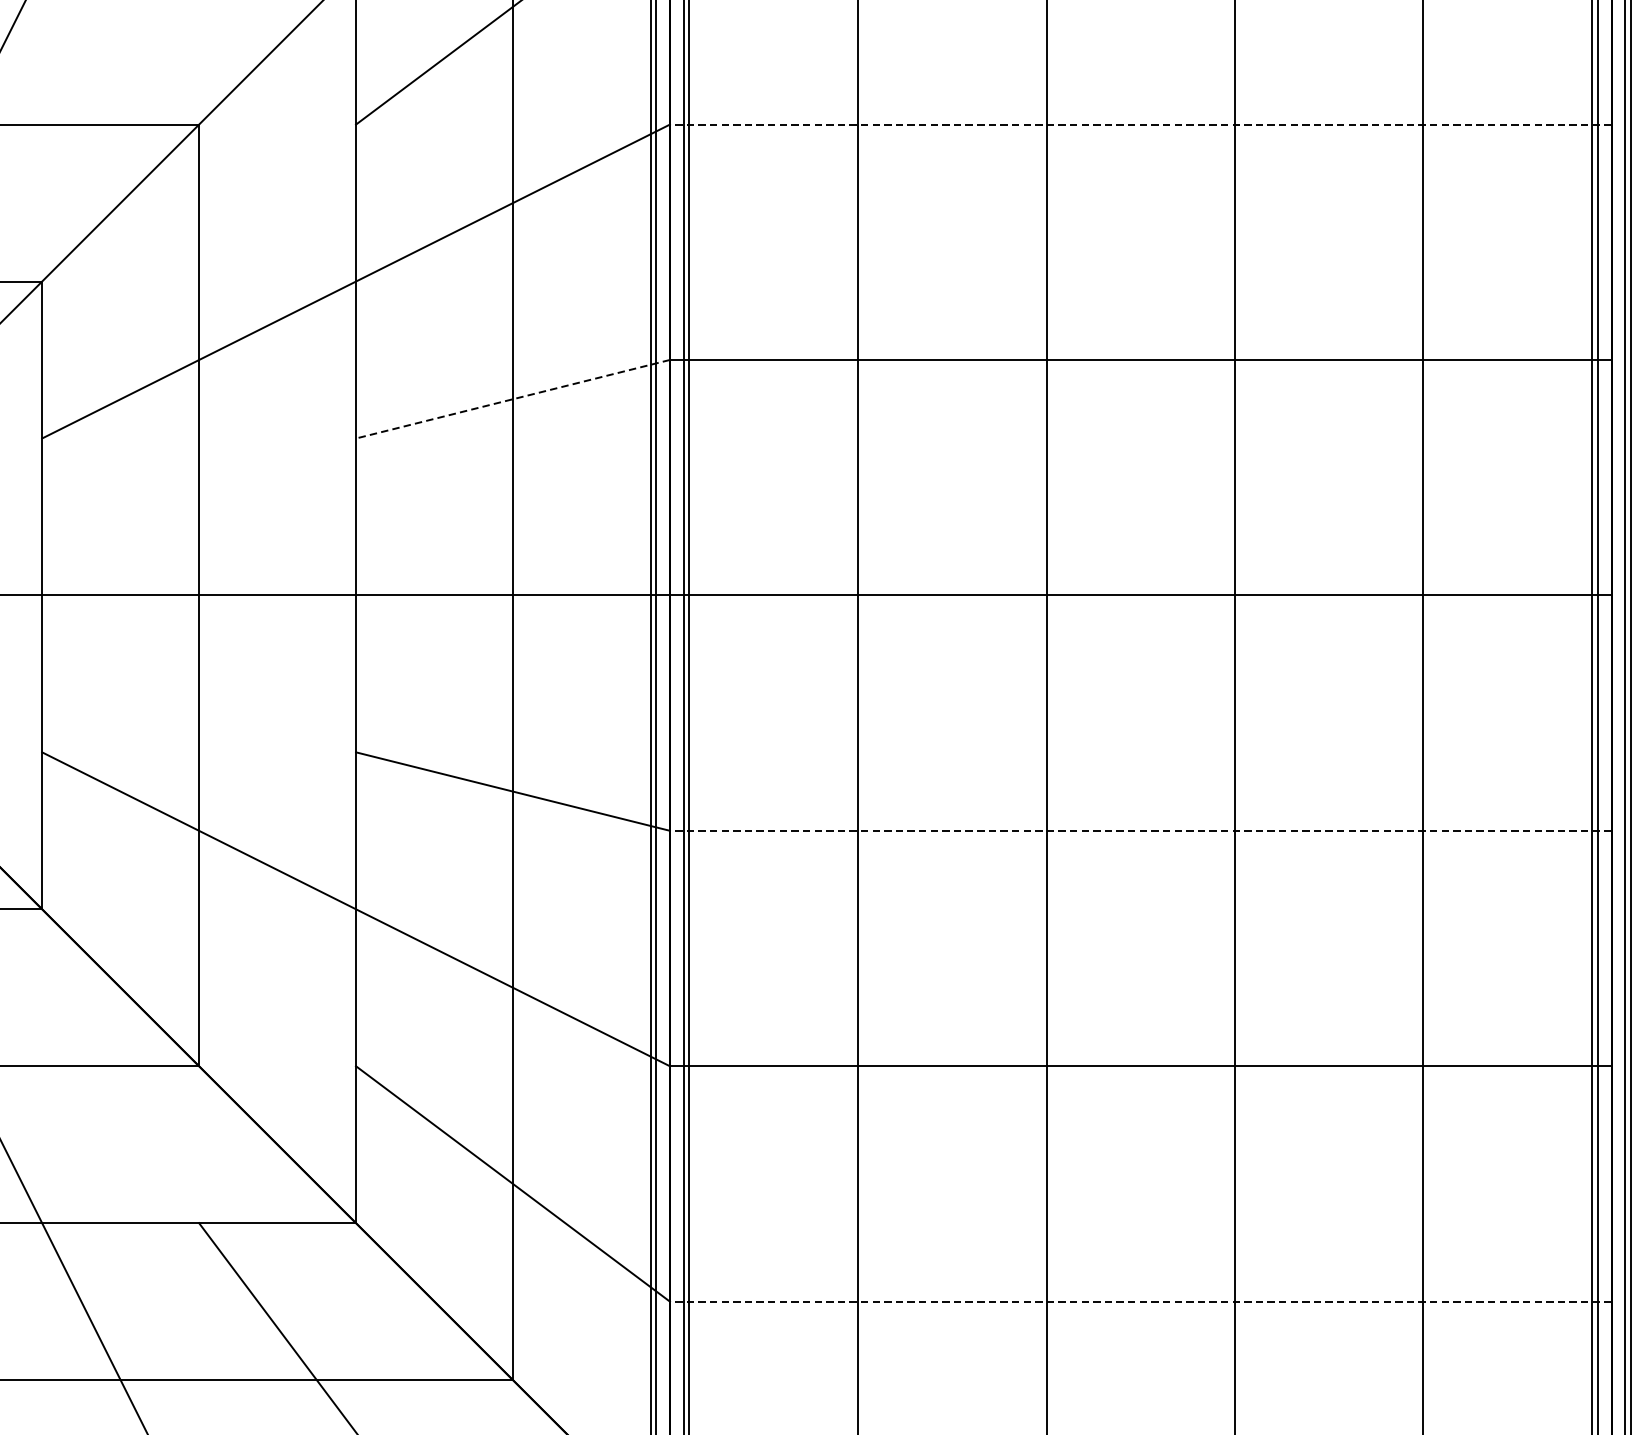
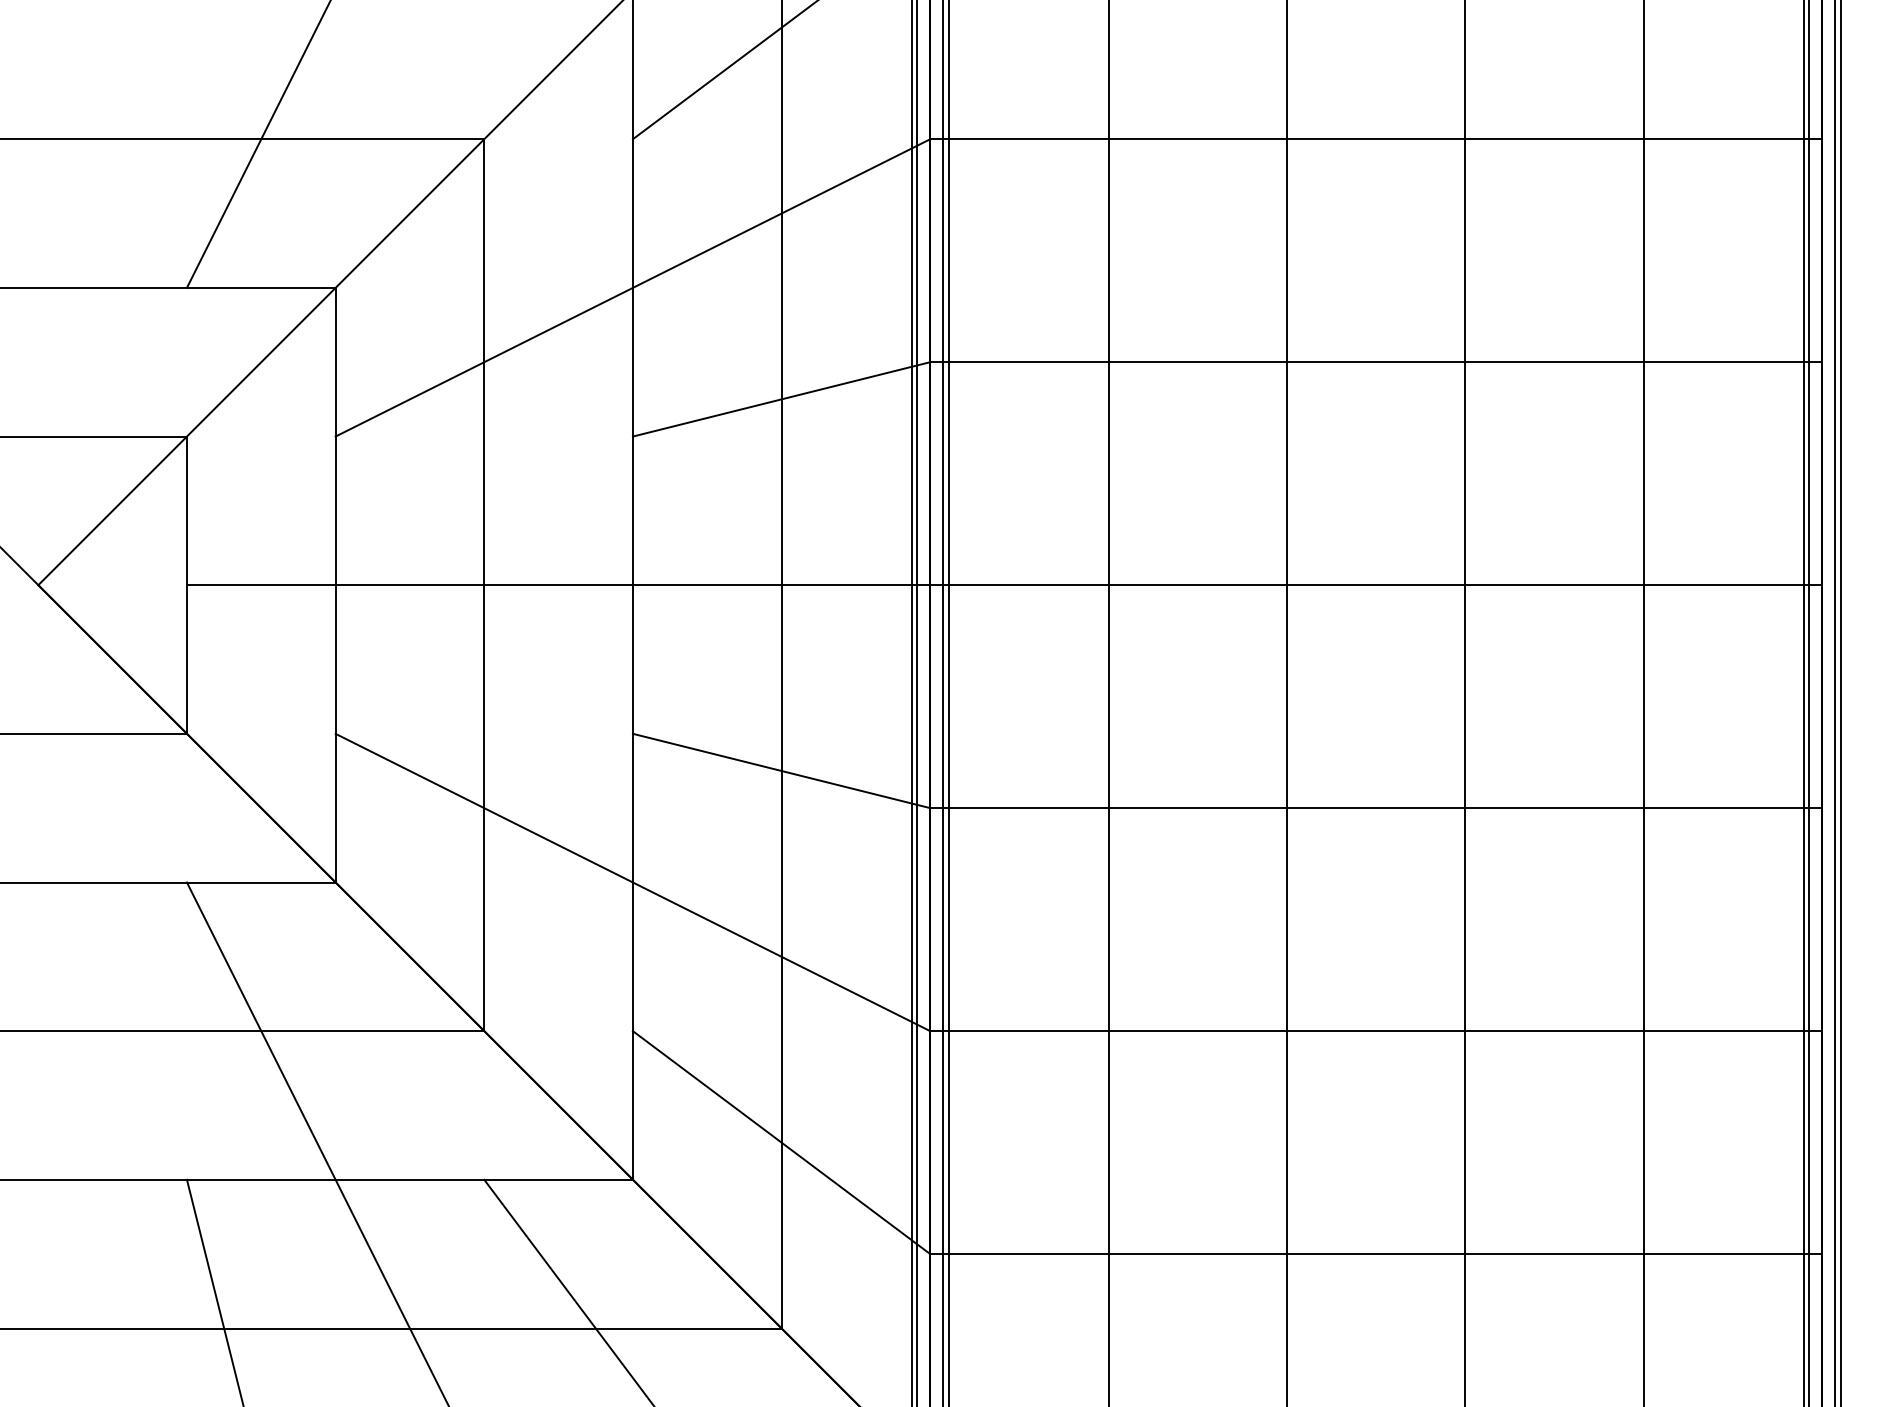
line: (1140, 124) -> (1376, 139), dashed -> solid
line: (512, 399) -> (781, 399), dashed -> solid
line: (1140, 831) -> (1376, 808), dashed -> solid
line: (1140, 1302) -> (1376, 1254), dashed -> solid

